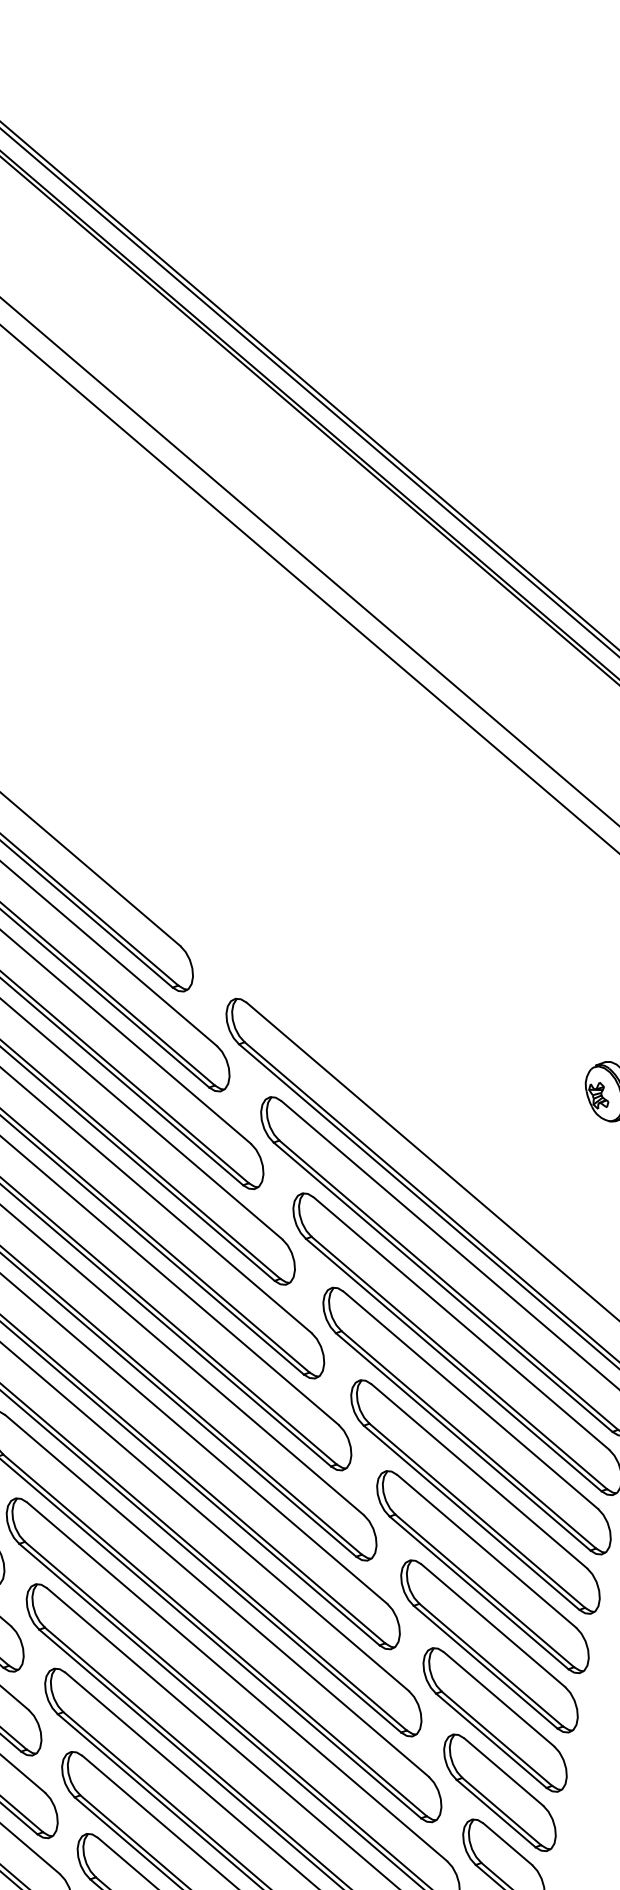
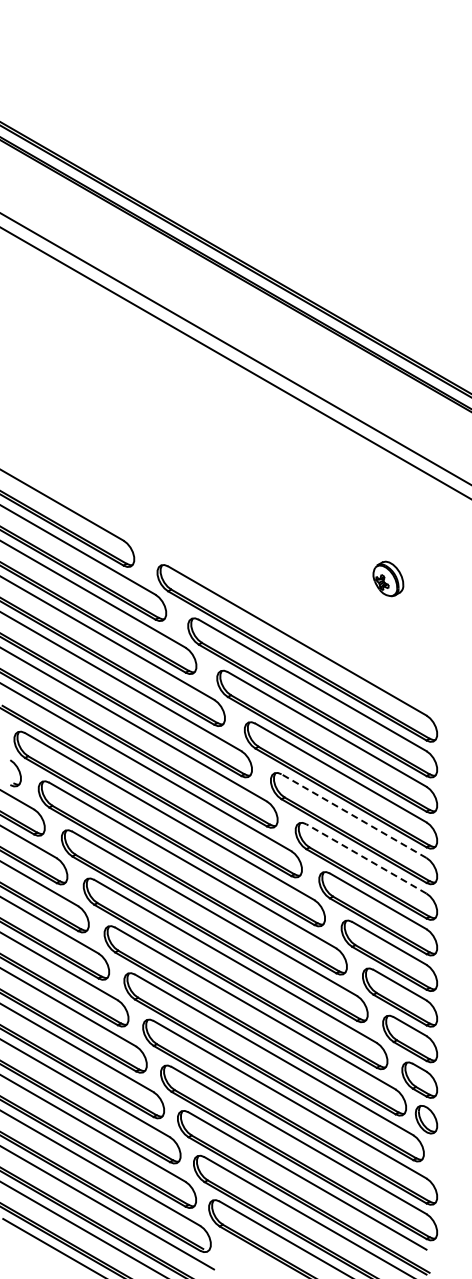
line: (479, 1476) -> (354, 816), solid -> dashed
line: (487, 1550) -> (366, 858), solid -> dashed

